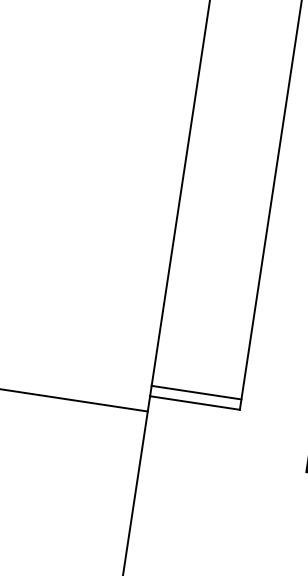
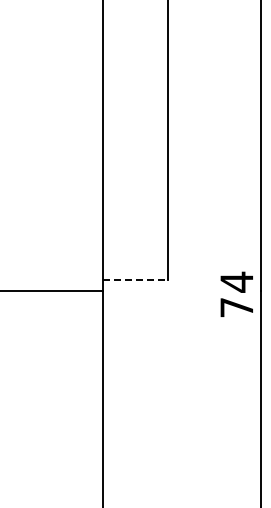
line: (196, 393) -> (135, 272), removed
line: (195, 402) -> (135, 279), solid -> dashed

